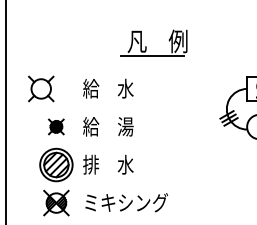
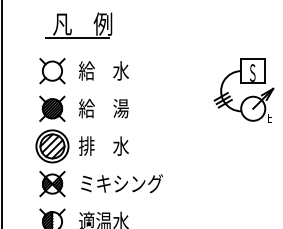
part: (146, 46) -> (71, 29), moved
part: (41, 89) -> (52, 71), moved
part: (56, 126) -> (52, 108), size x1.67

